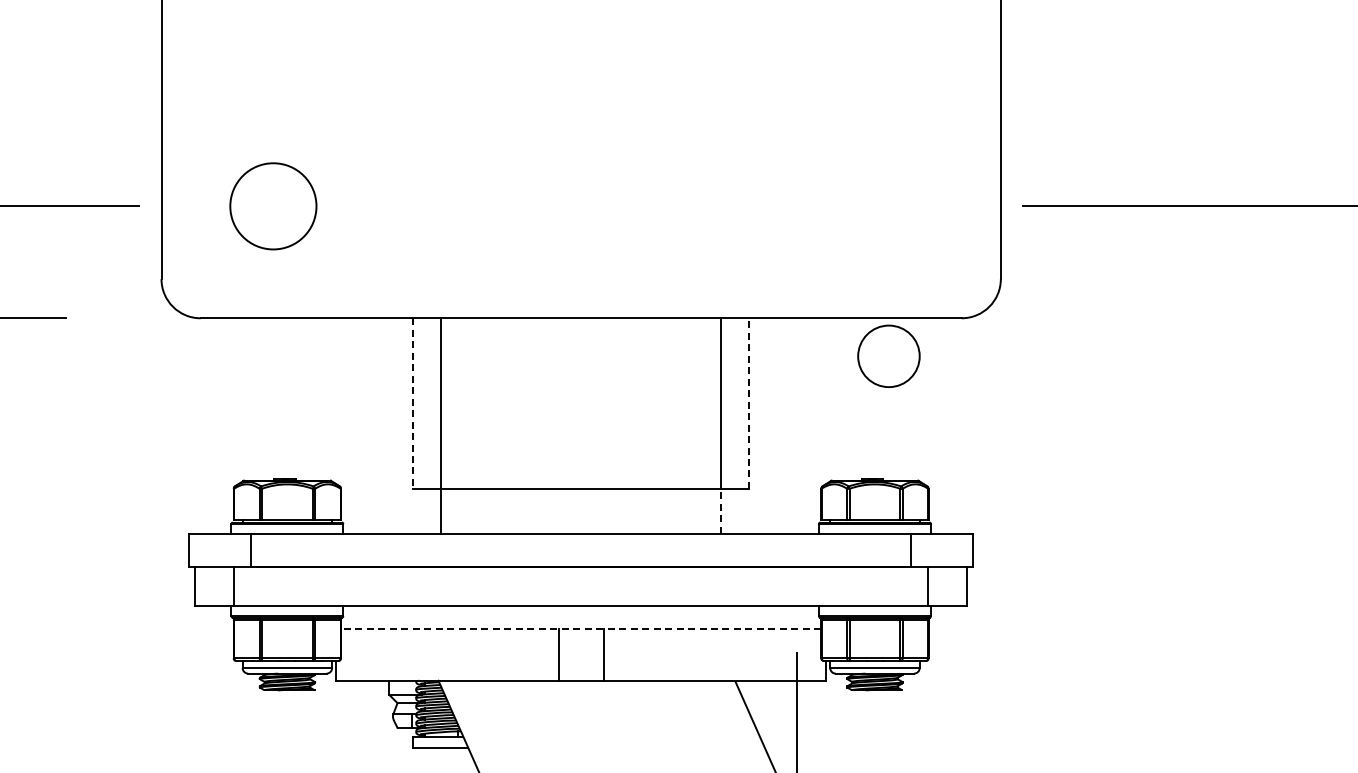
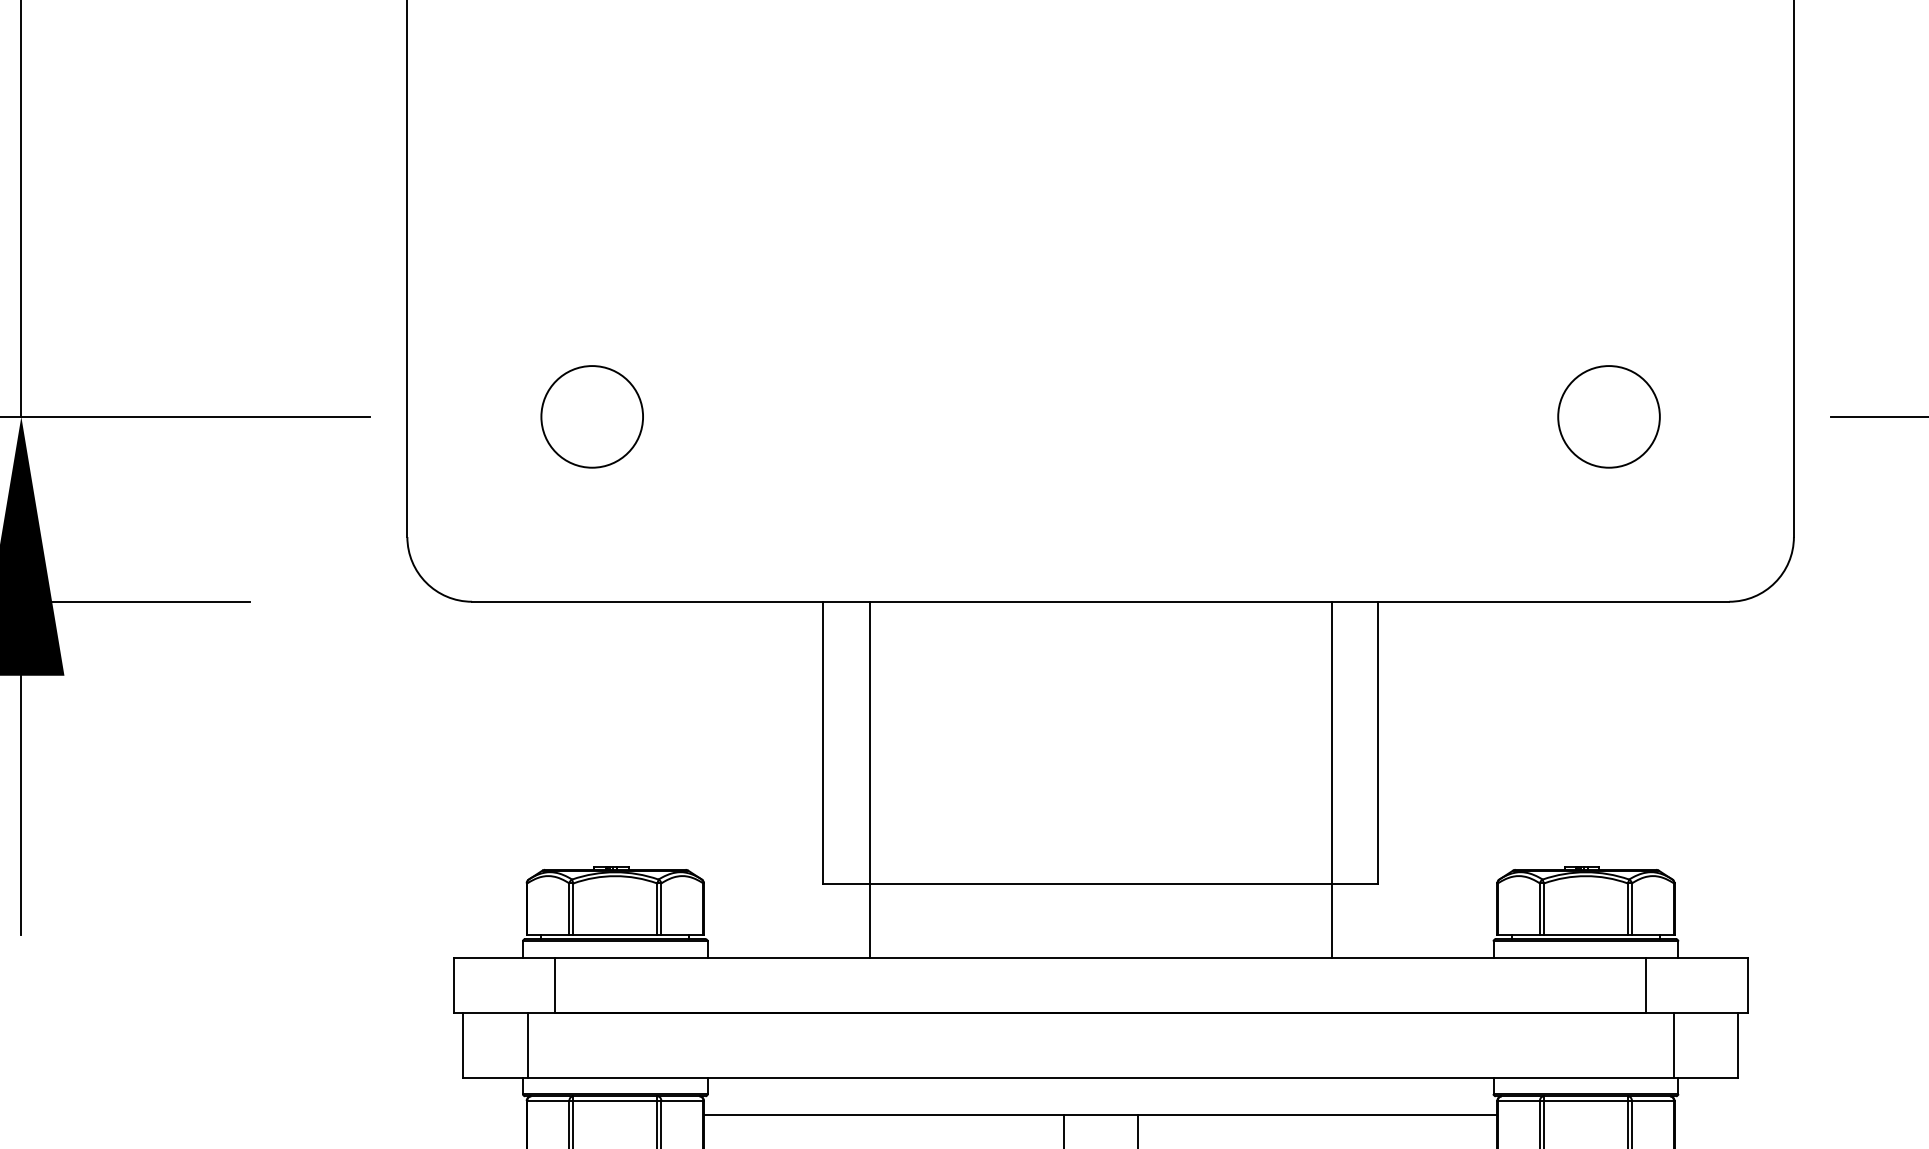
circle: (273, 206) -> (592, 417), size x0.71
circle: (888, 355) -> (1608, 415), moved
line: (749, 403) -> (1378, 742), dashed -> solid
line: (413, 404) -> (823, 744), dashed -> solid
line: (721, 510) -> (1332, 919), dashed -> solid
line: (580, 628) -> (1099, 1114), dashed -> solid

